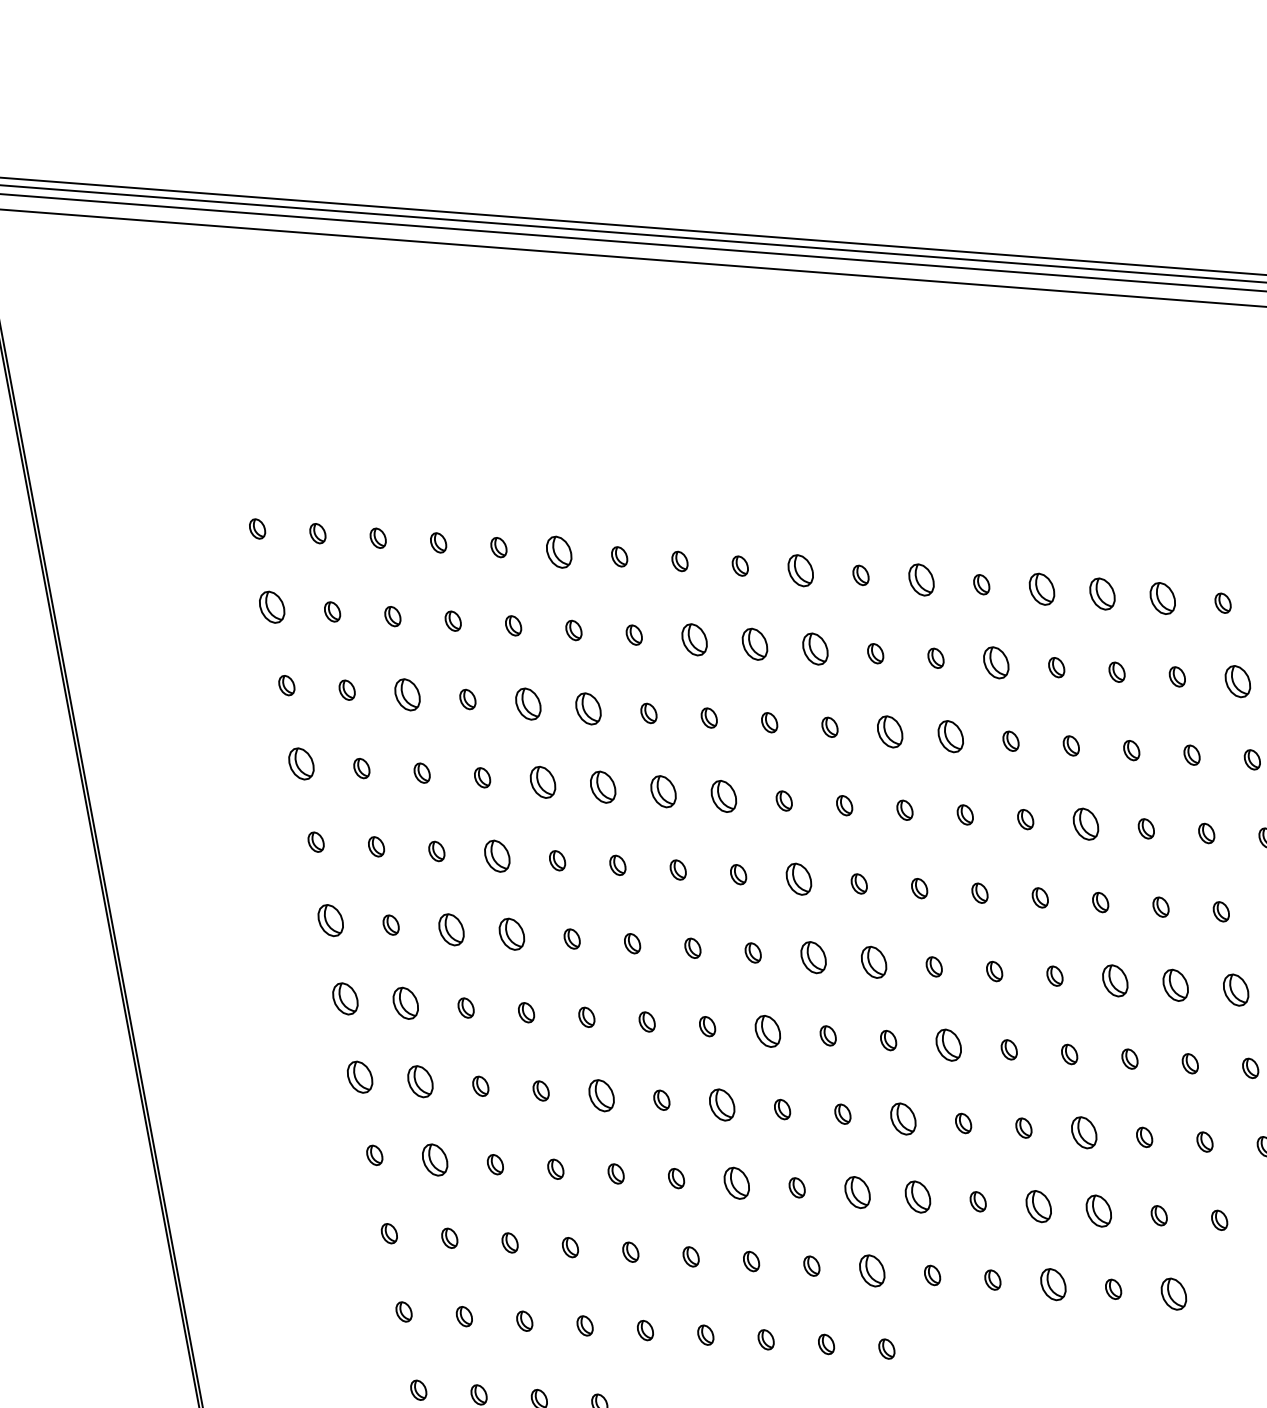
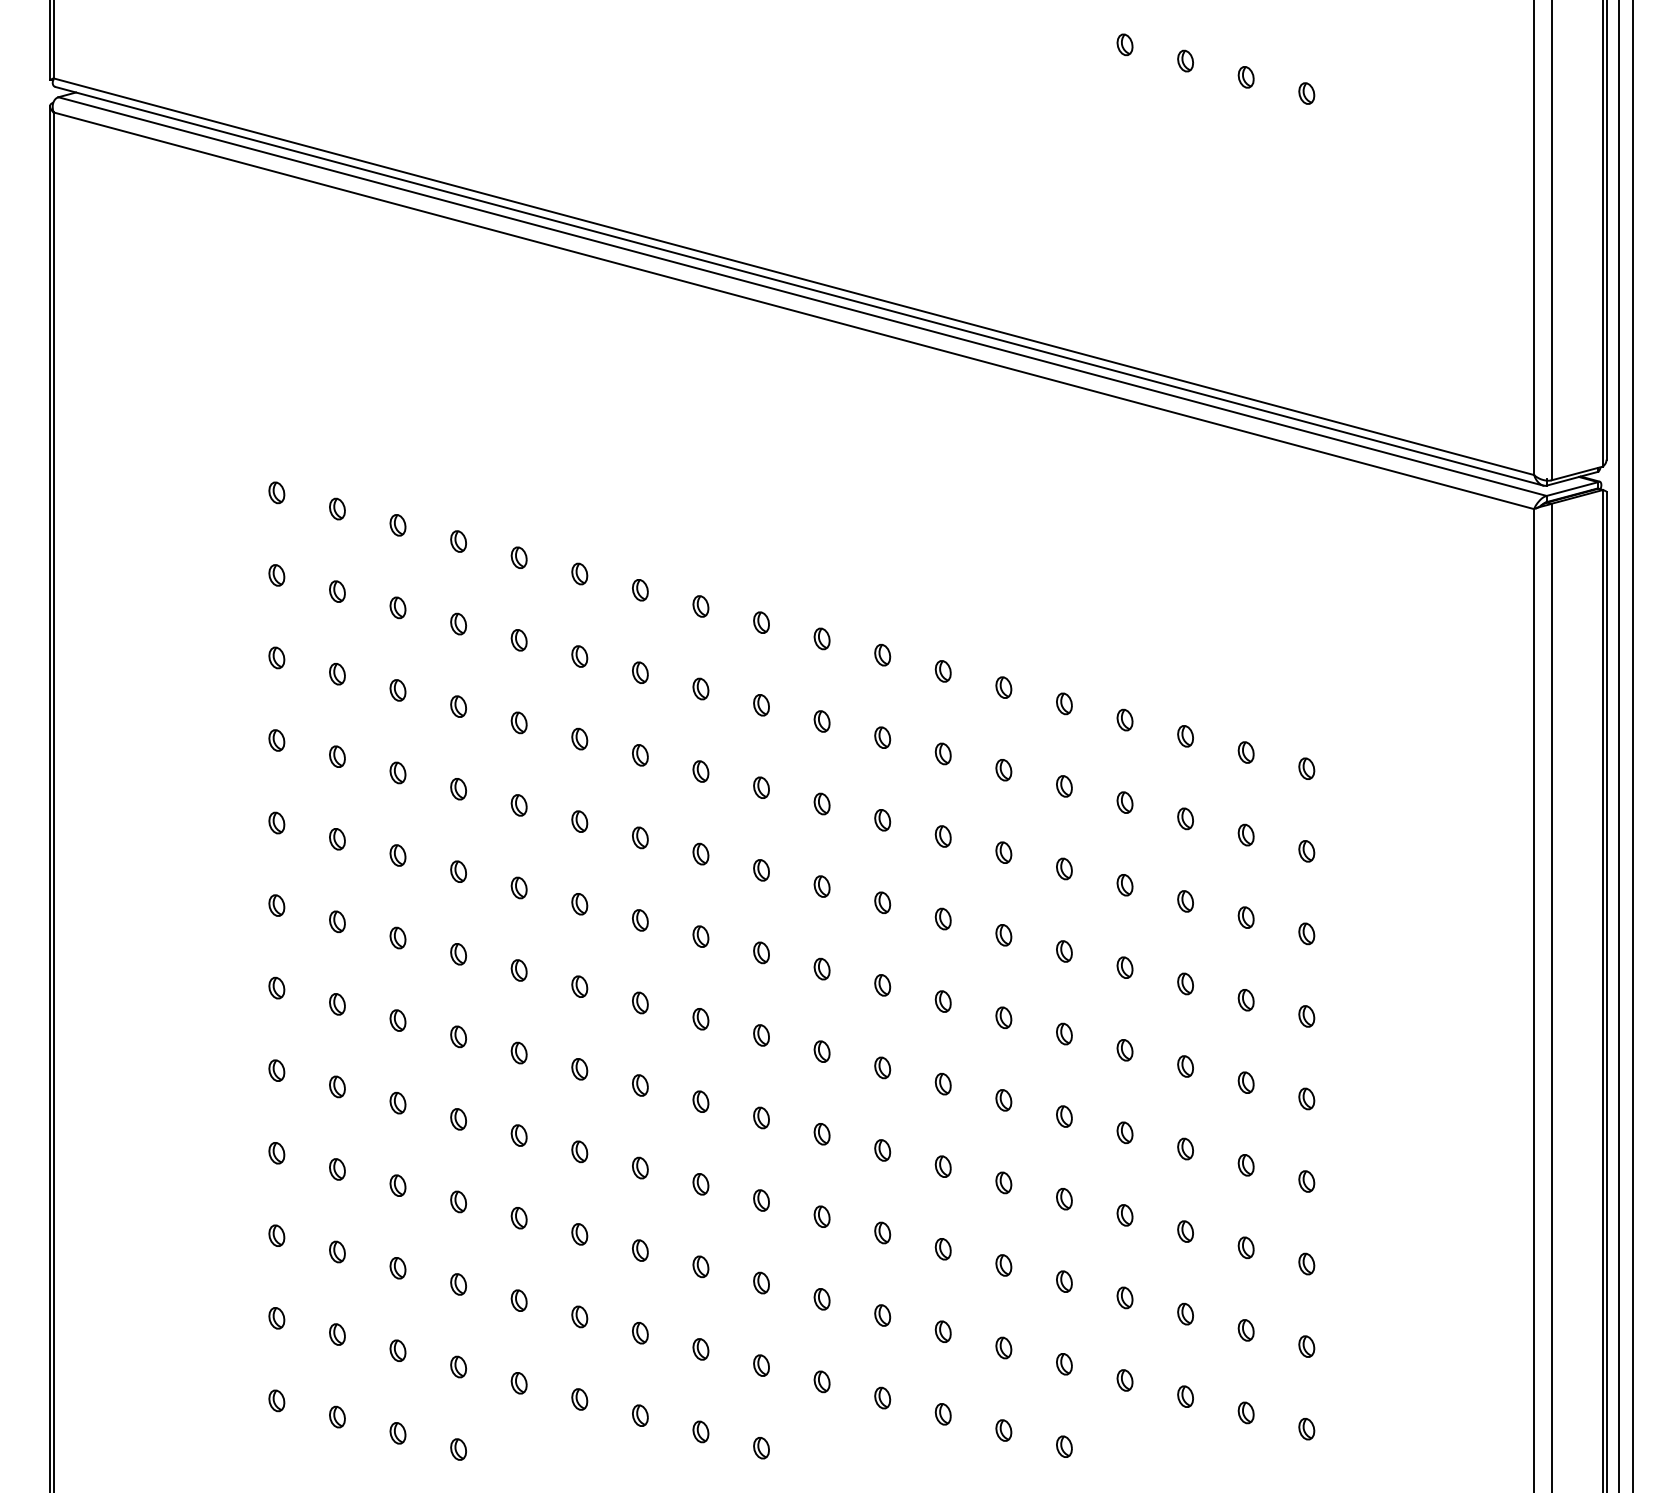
part: (558, 551) -> (579, 573), size x0.62
part: (800, 570) -> (821, 638), size x0.62
part: (920, 580) -> (942, 671), size x0.62
part: (1042, 588) -> (1064, 703), size x0.62
part: (1101, 593) -> (1124, 719), size x0.62
part: (1162, 598) -> (1185, 736), size x0.62
part: (271, 607) -> (276, 575), size x0.62
part: (694, 639) -> (700, 688), size x0.62
part: (754, 644) -> (761, 705), size x0.62
part: (814, 649) -> (821, 721), size x0.62
part: (996, 663) -> (1003, 770), size x0.62
part: (1236, 681) -> (1245, 834), size x0.62
part: (407, 695) -> (397, 690), size x0.62
part: (527, 703) -> (518, 722), size x0.62
part: (588, 708) -> (579, 738), size x0.62
part: (890, 732) -> (882, 820), size x0.62
part: (949, 736) -> (942, 836), size x0.62
part: (301, 763) -> (276, 740), size x0.62
part: (542, 782) -> (518, 805), size x0.62
part: (602, 787) -> (579, 821), size x0.62
part: (663, 791) -> (640, 837), size x0.62
part: (723, 795) -> (700, 853), size x0.62
part: (1086, 824) -> (1064, 951), size x0.62
part: (497, 855) -> (458, 871), size x0.62
part: (798, 878) -> (761, 952), size x0.62
part: (330, 920) -> (276, 905), size x0.62
part: (450, 929) -> (397, 937), size x0.62
part: (511, 934) -> (458, 954), size x0.62
part: (813, 957) -> (761, 1035), size x0.62
part: (873, 962) -> (821, 1051), size x0.62
part: (1115, 980) -> (1064, 1116), size x0.62
part: (1175, 985) -> (1124, 1132), size x0.62
part: (1235, 989) -> (1185, 1148), size x0.62
part: (345, 998) -> (276, 987), size x0.62
part: (405, 1003) -> (337, 1004), size x0.62
part: (767, 1031) -> (700, 1101), size x0.62
part: (948, 1045) -> (882, 1150), size x0.62
part: (359, 1076) -> (276, 1070), size x0.62
part: (420, 1081) -> (337, 1086), size x0.62
part: (600, 1095) -> (518, 1135), size x0.62
part: (722, 1104) -> (640, 1167), size x0.62
part: (902, 1118) -> (821, 1216), size x0.62
part: (1083, 1132) -> (1003, 1265), size x0.62
part: (435, 1160) -> (337, 1169), size x0.62
part: (736, 1183) -> (640, 1250), size x0.62
part: (857, 1191) -> (761, 1282), size x0.62
part: (917, 1197) -> (821, 1299), size x0.62
part: (1037, 1206) -> (942, 1331), size x0.62
part: (1098, 1210) -> (1003, 1347), size x0.62
part: (872, 1270) -> (761, 1365), size x0.62
part: (1052, 1285) -> (942, 1414), size x0.62
part: (1173, 1293) -> (1064, 1446), size x0.62

